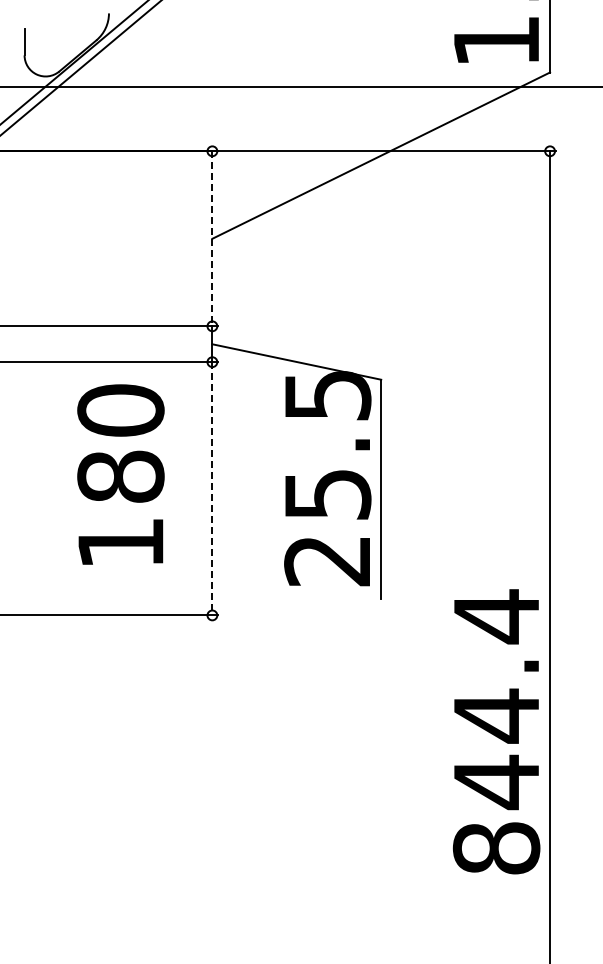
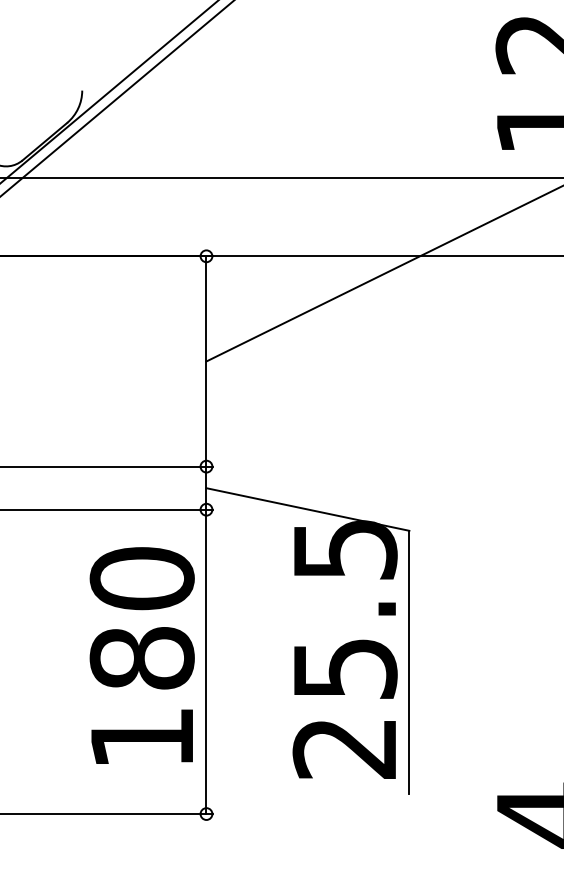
line: (212, 238) -> (206, 361), dashed -> solid
text: (120, 474) -> (141, 655), moved
line: (212, 488) -> (206, 661), dashed -> solid

